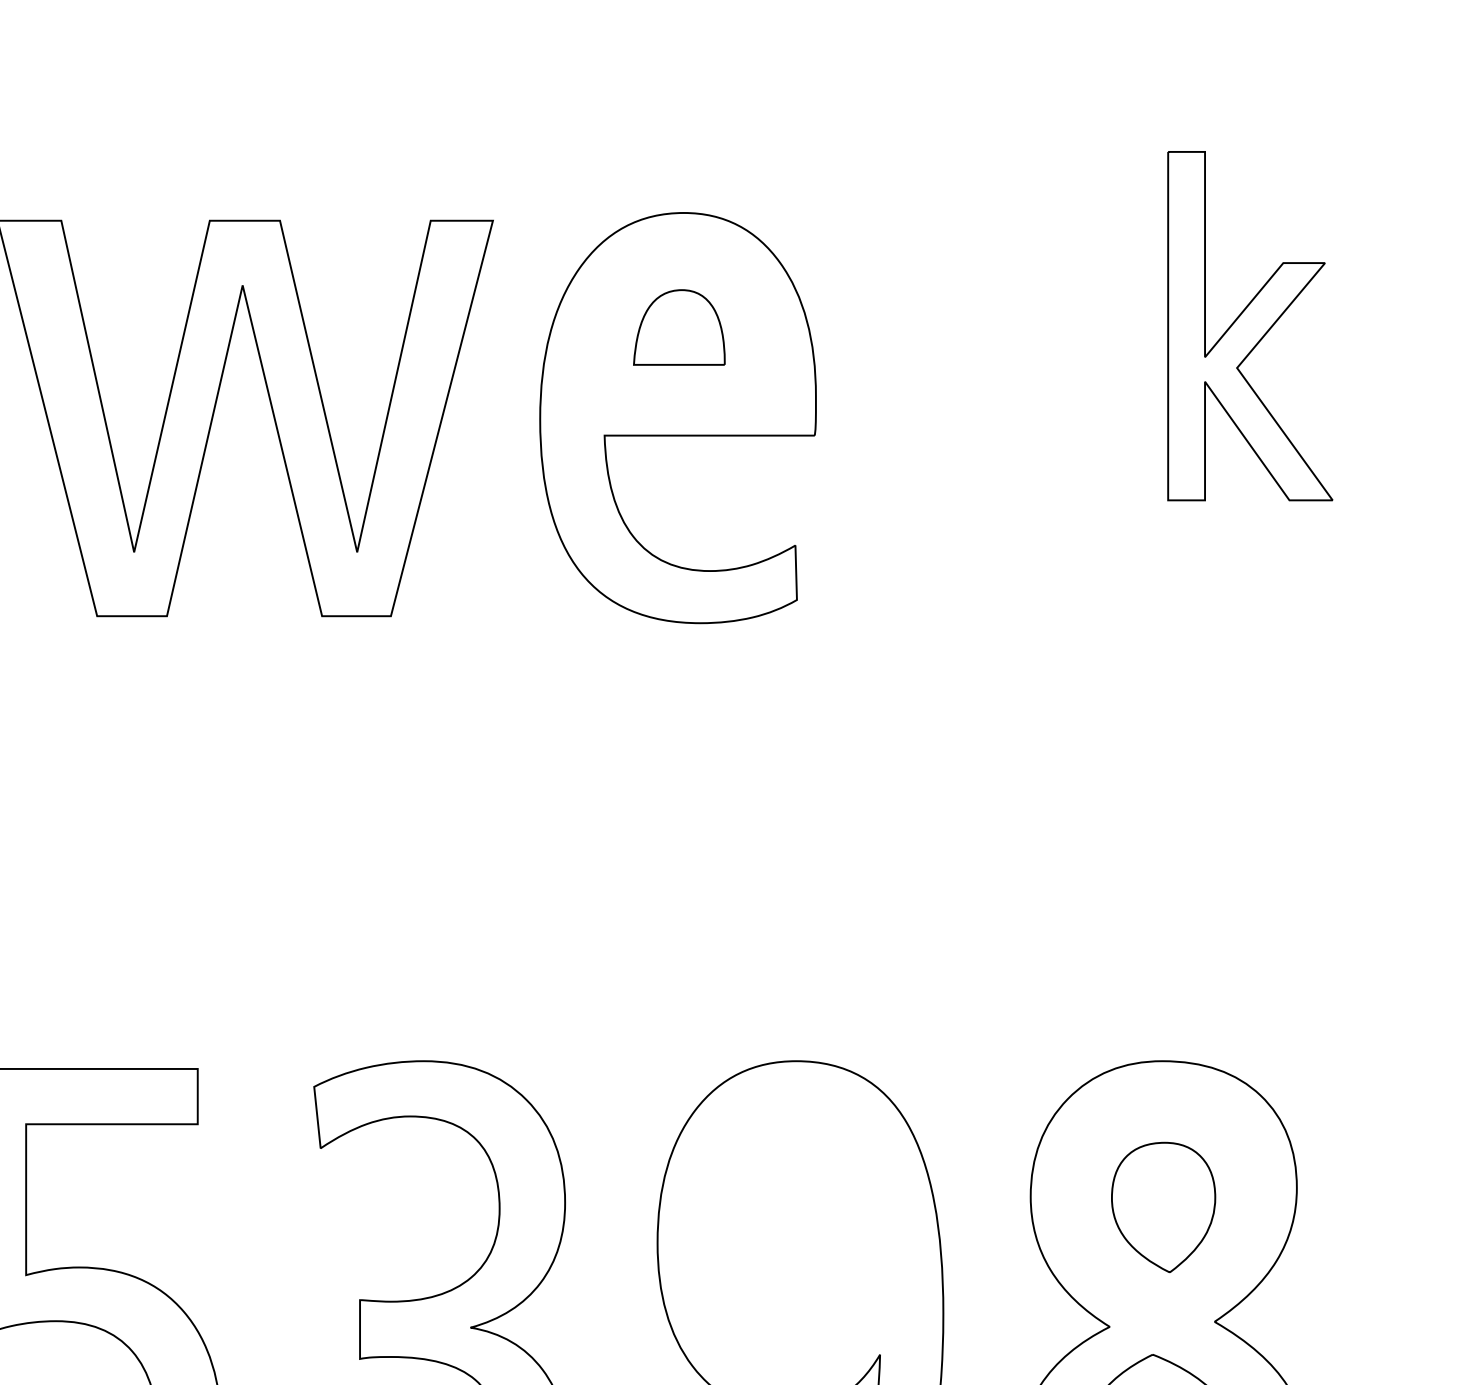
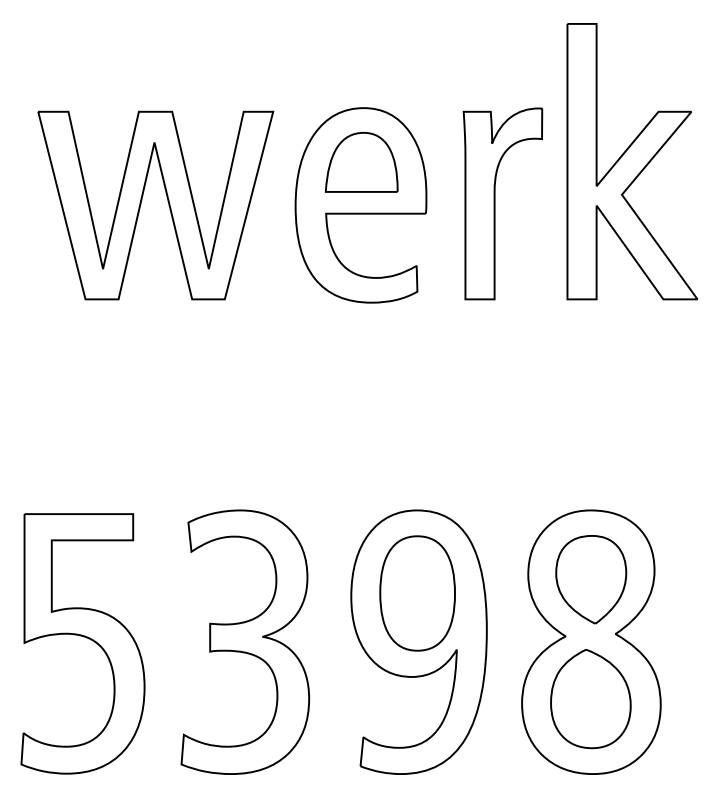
part: (1250, 325) -> (632, 161), size x1.67
part: (679, 327) -> (361, 162), size x1.67
part: (961, 414) -> (495, 203), added
part: (1164, 1206) -> (591, 579), size x1.43
part: (797, 1236) -> (417, 593), added

